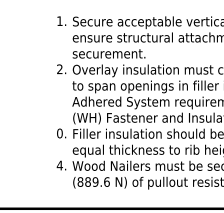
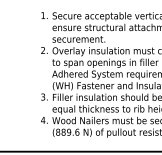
text: (59, 133) -> (42, 97), 0. -> 3.

